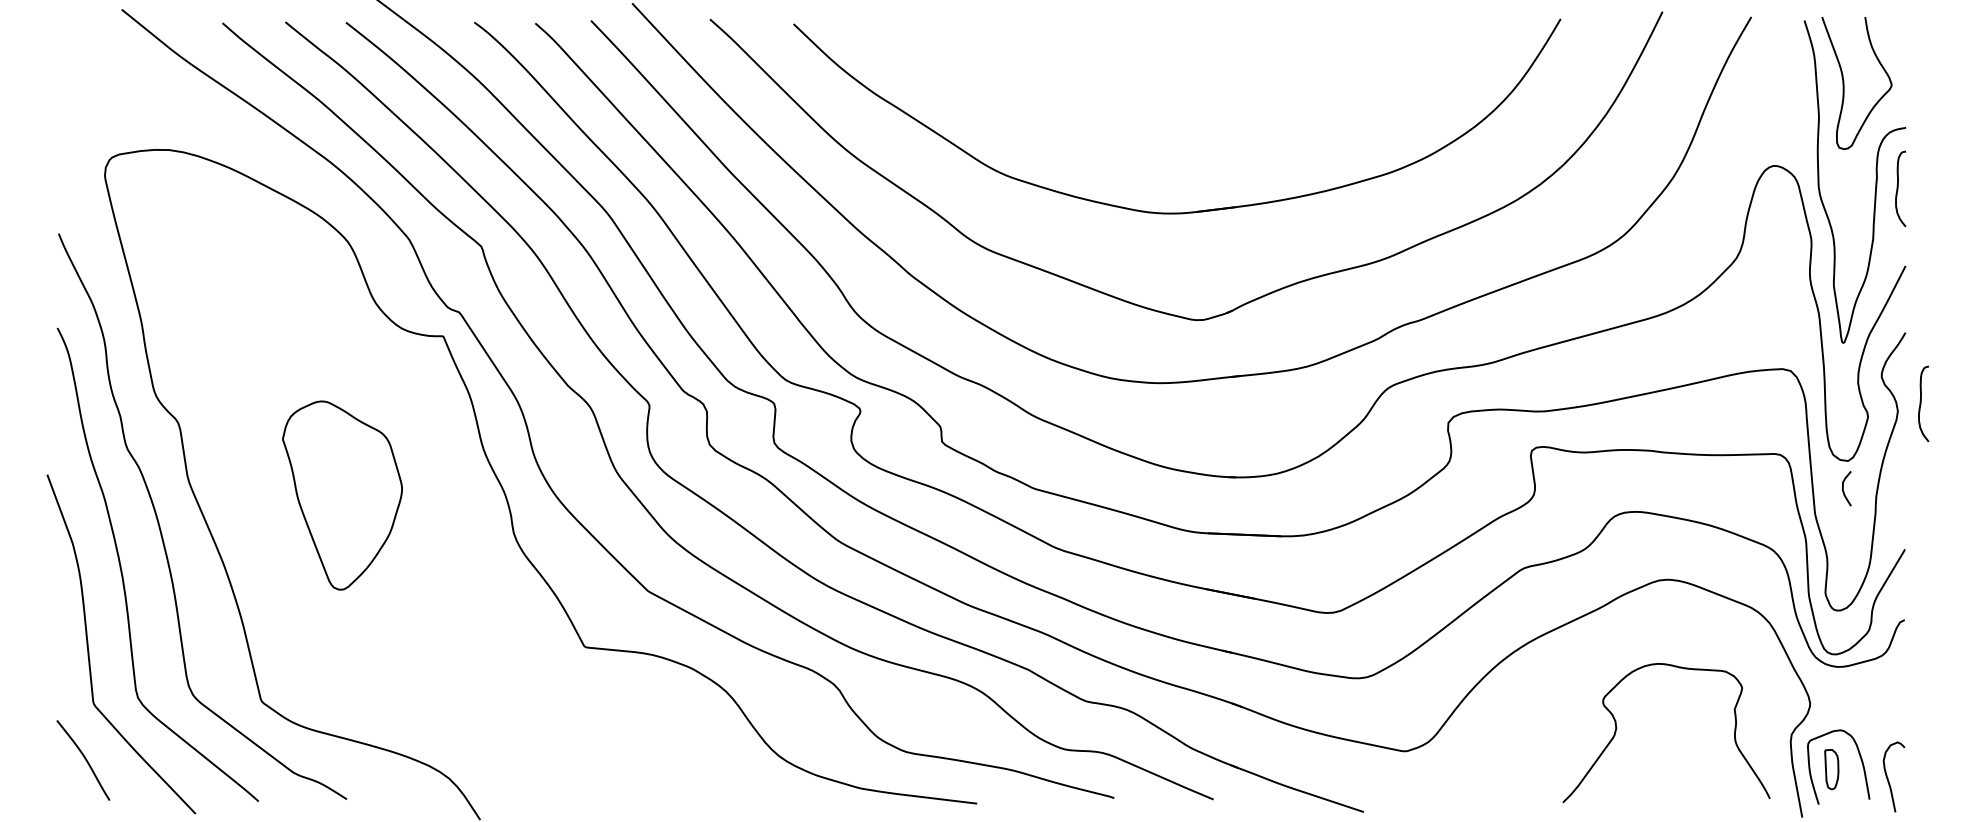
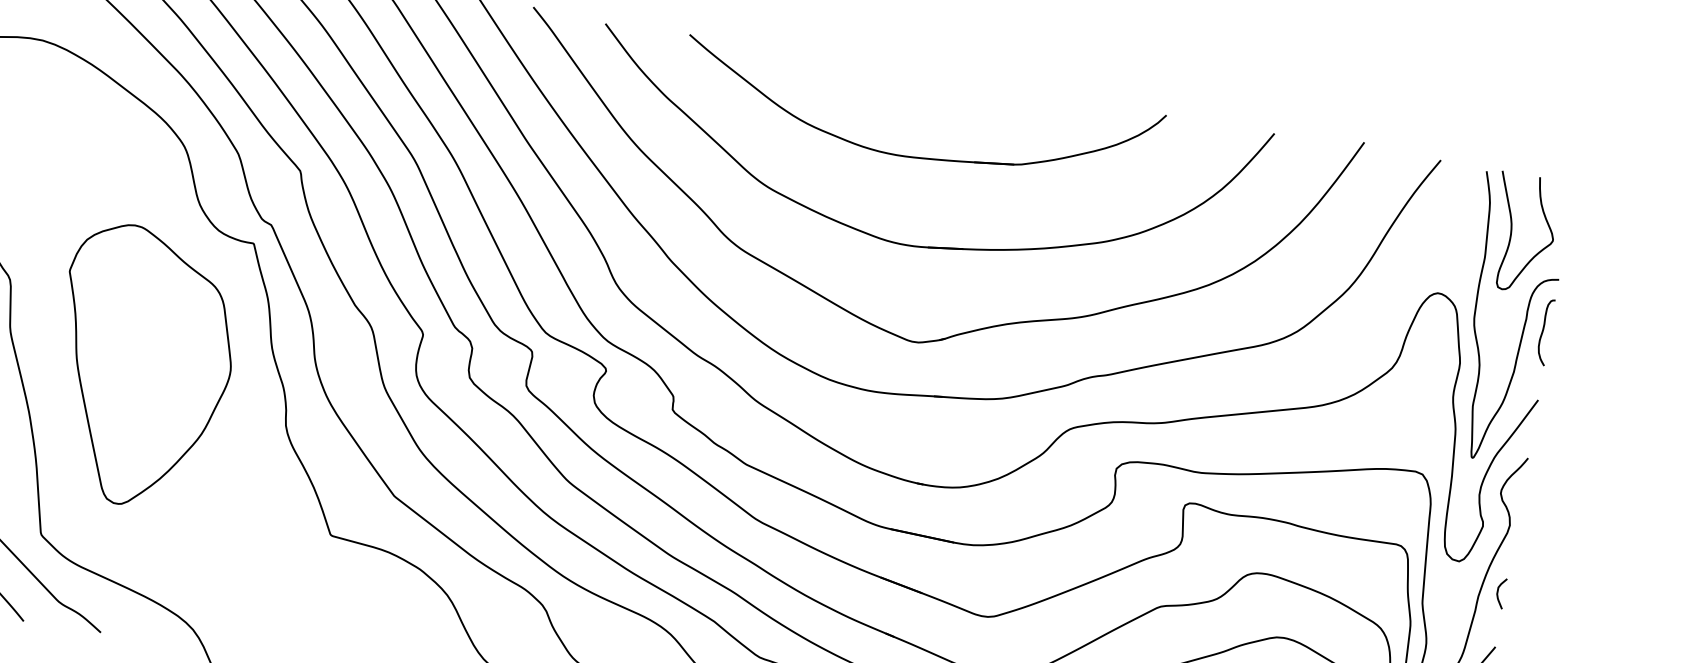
part: (1171, 112) -> (921, 157), added
curve: (1921, 403) -> (1531, 522), removed
curve: (1843, 488) -> (1498, 592), moved
part: (342, 495) -> (142, 367), size x1.67

